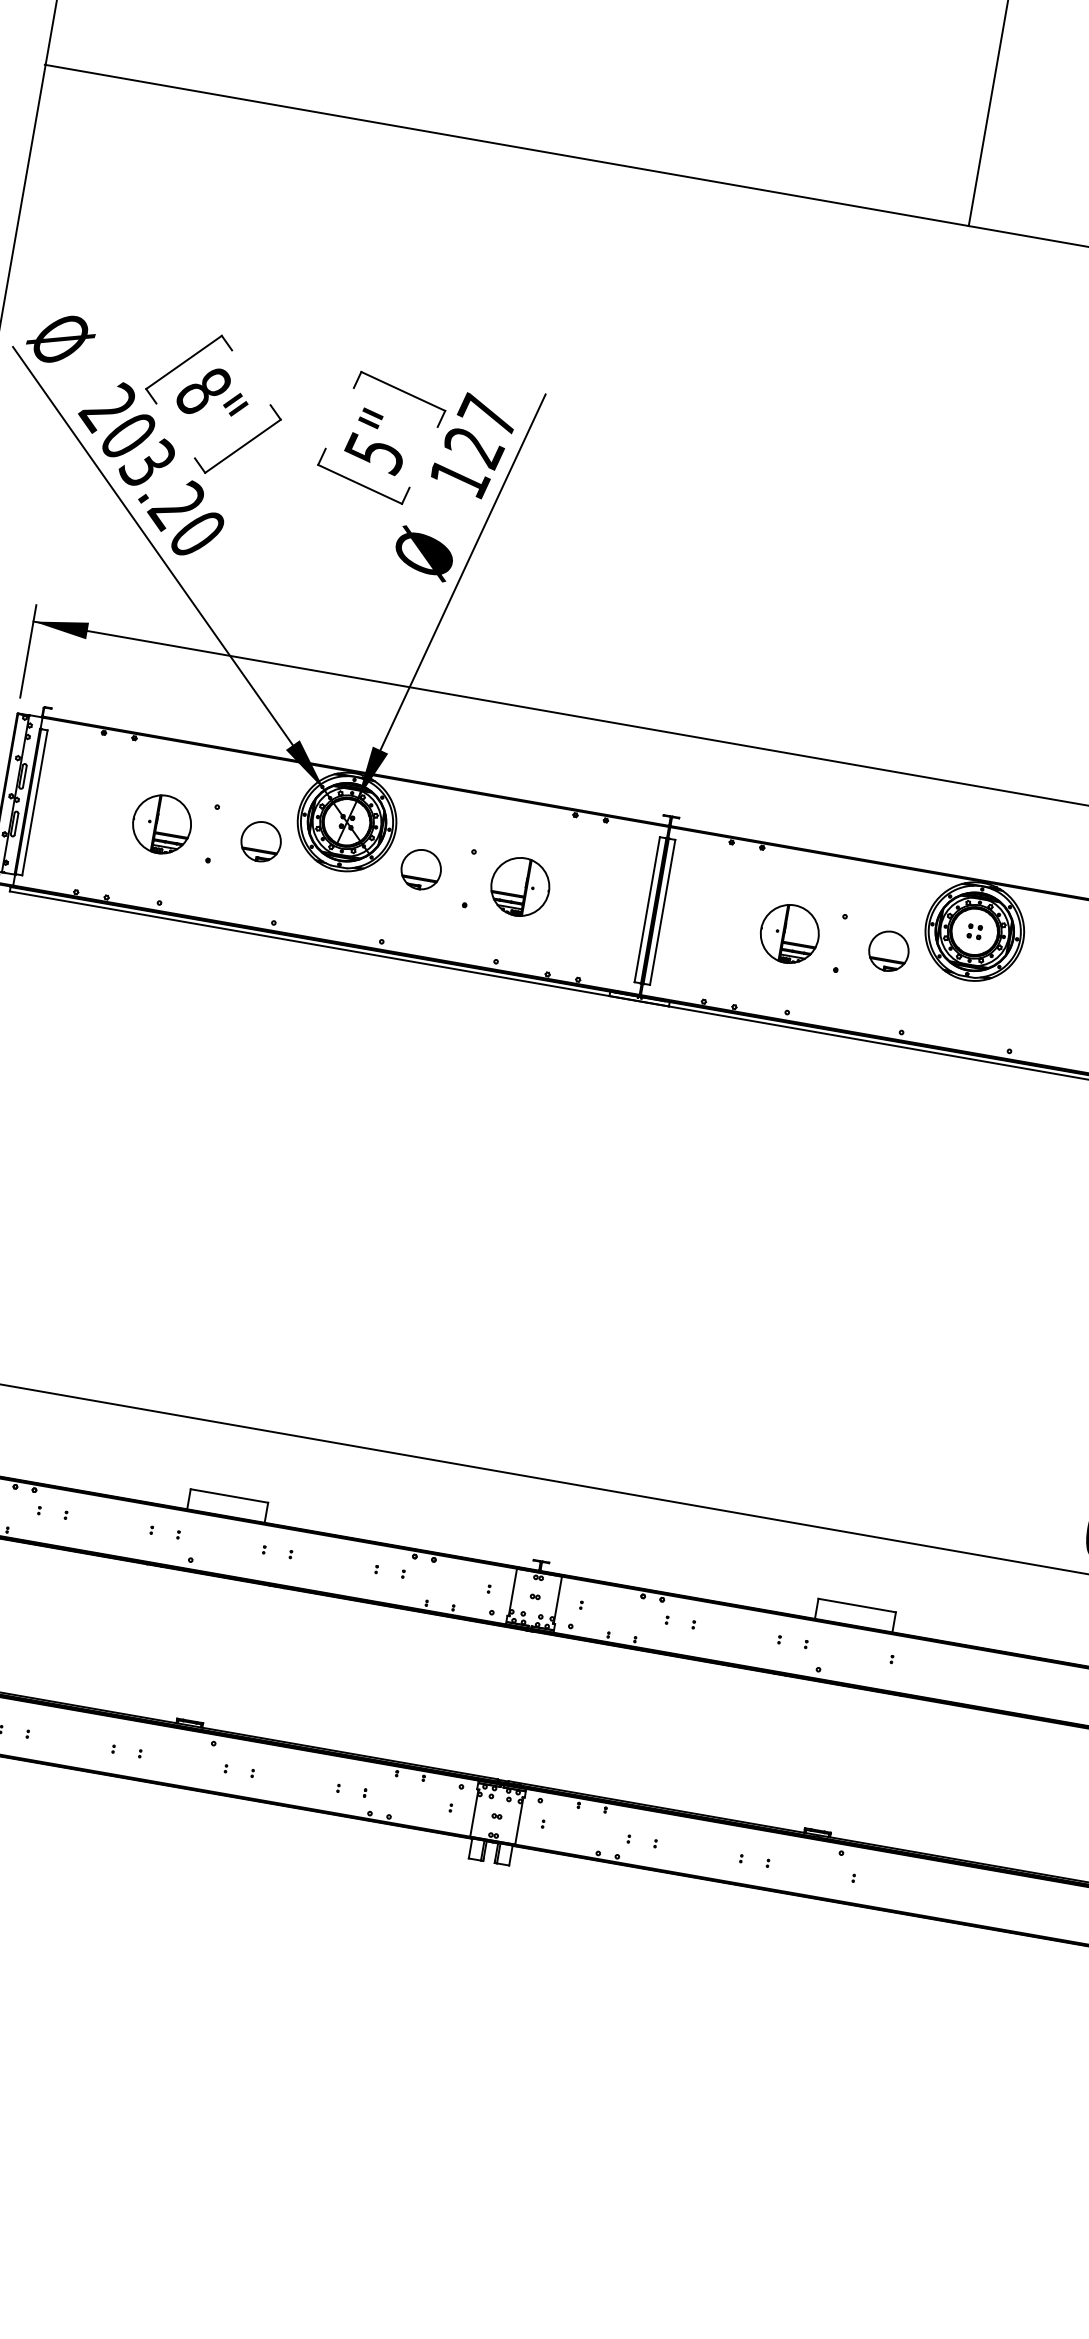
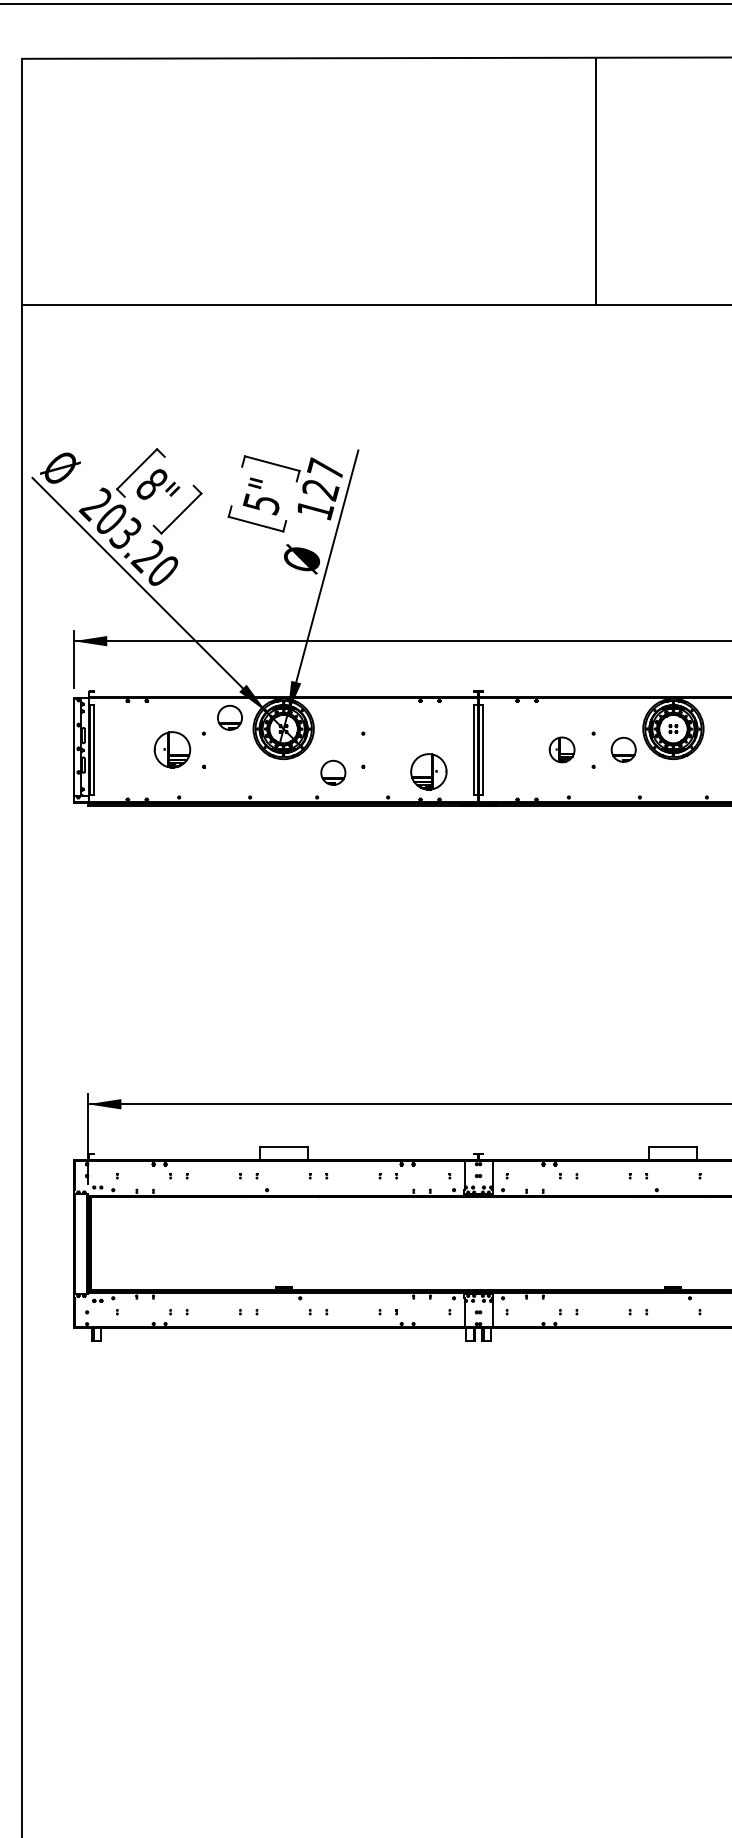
part: (260, 840) -> (229, 717), moved
part: (421, 869) -> (333, 772), moved
part: (519, 886) -> (428, 771), moved
part: (788, 933) -> (561, 749), size x0.7

